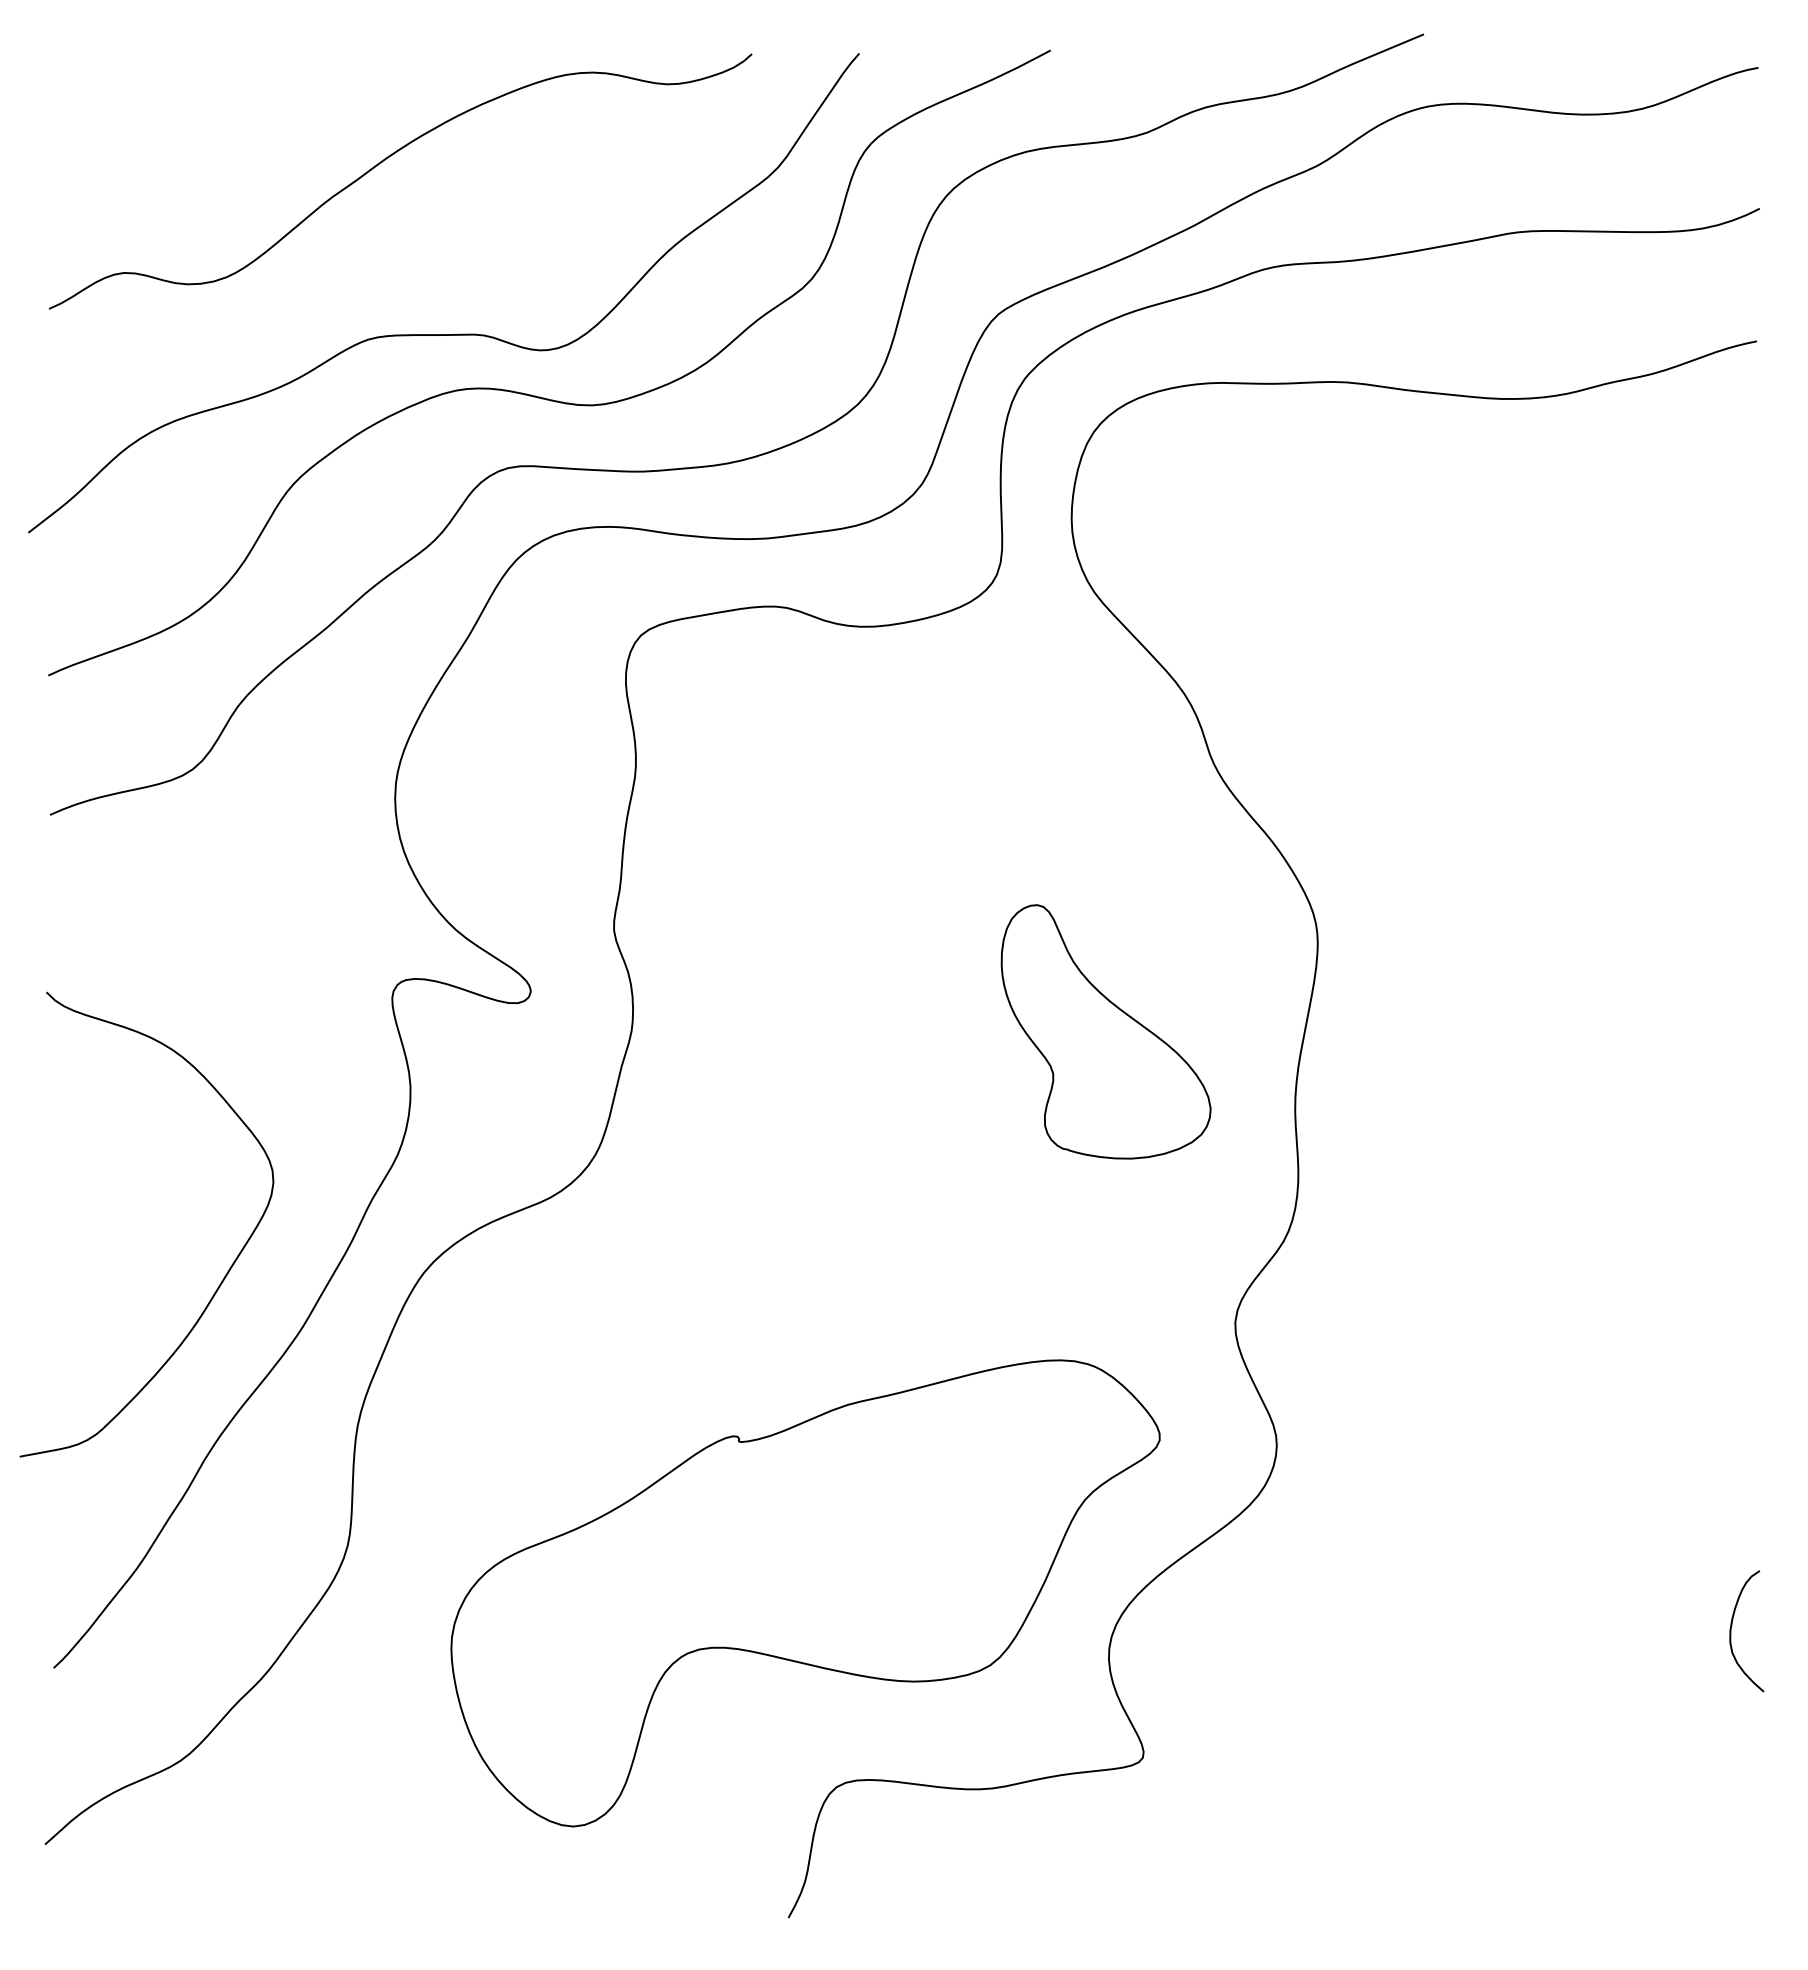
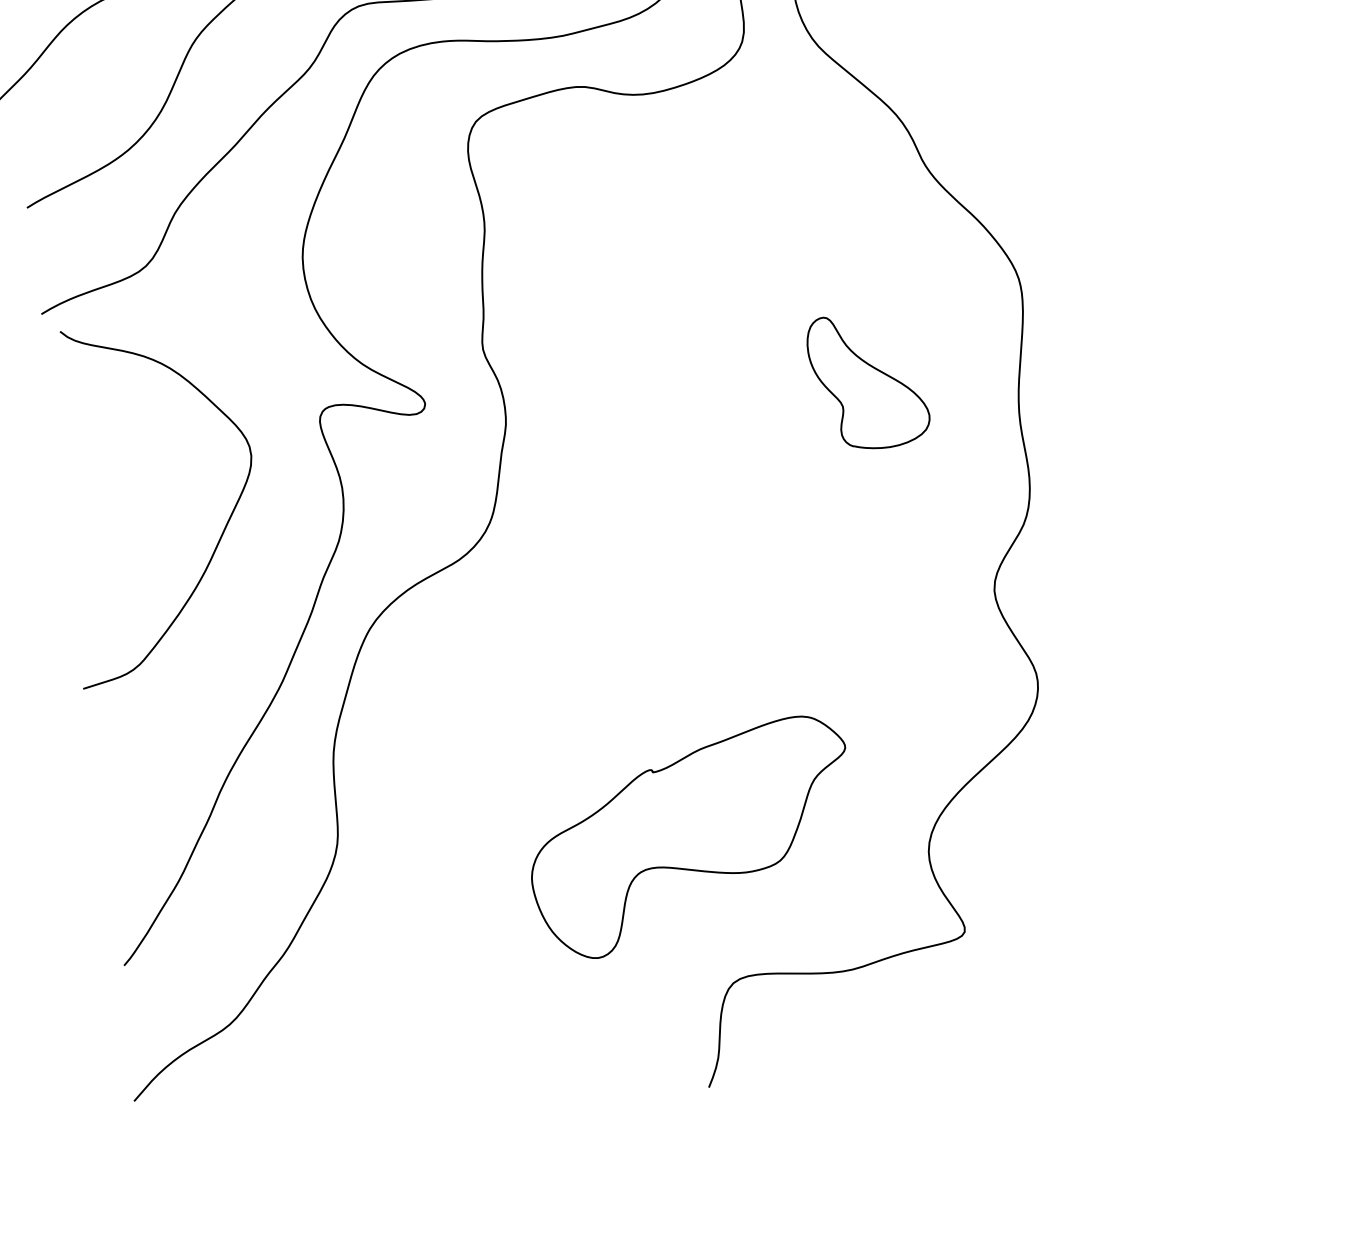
part: (1105, 1031) -> (867, 380), size x0.7
curve: (223, 1277) -> (222, 532), moved
part: (805, 1593) -> (691, 838), size x0.6

